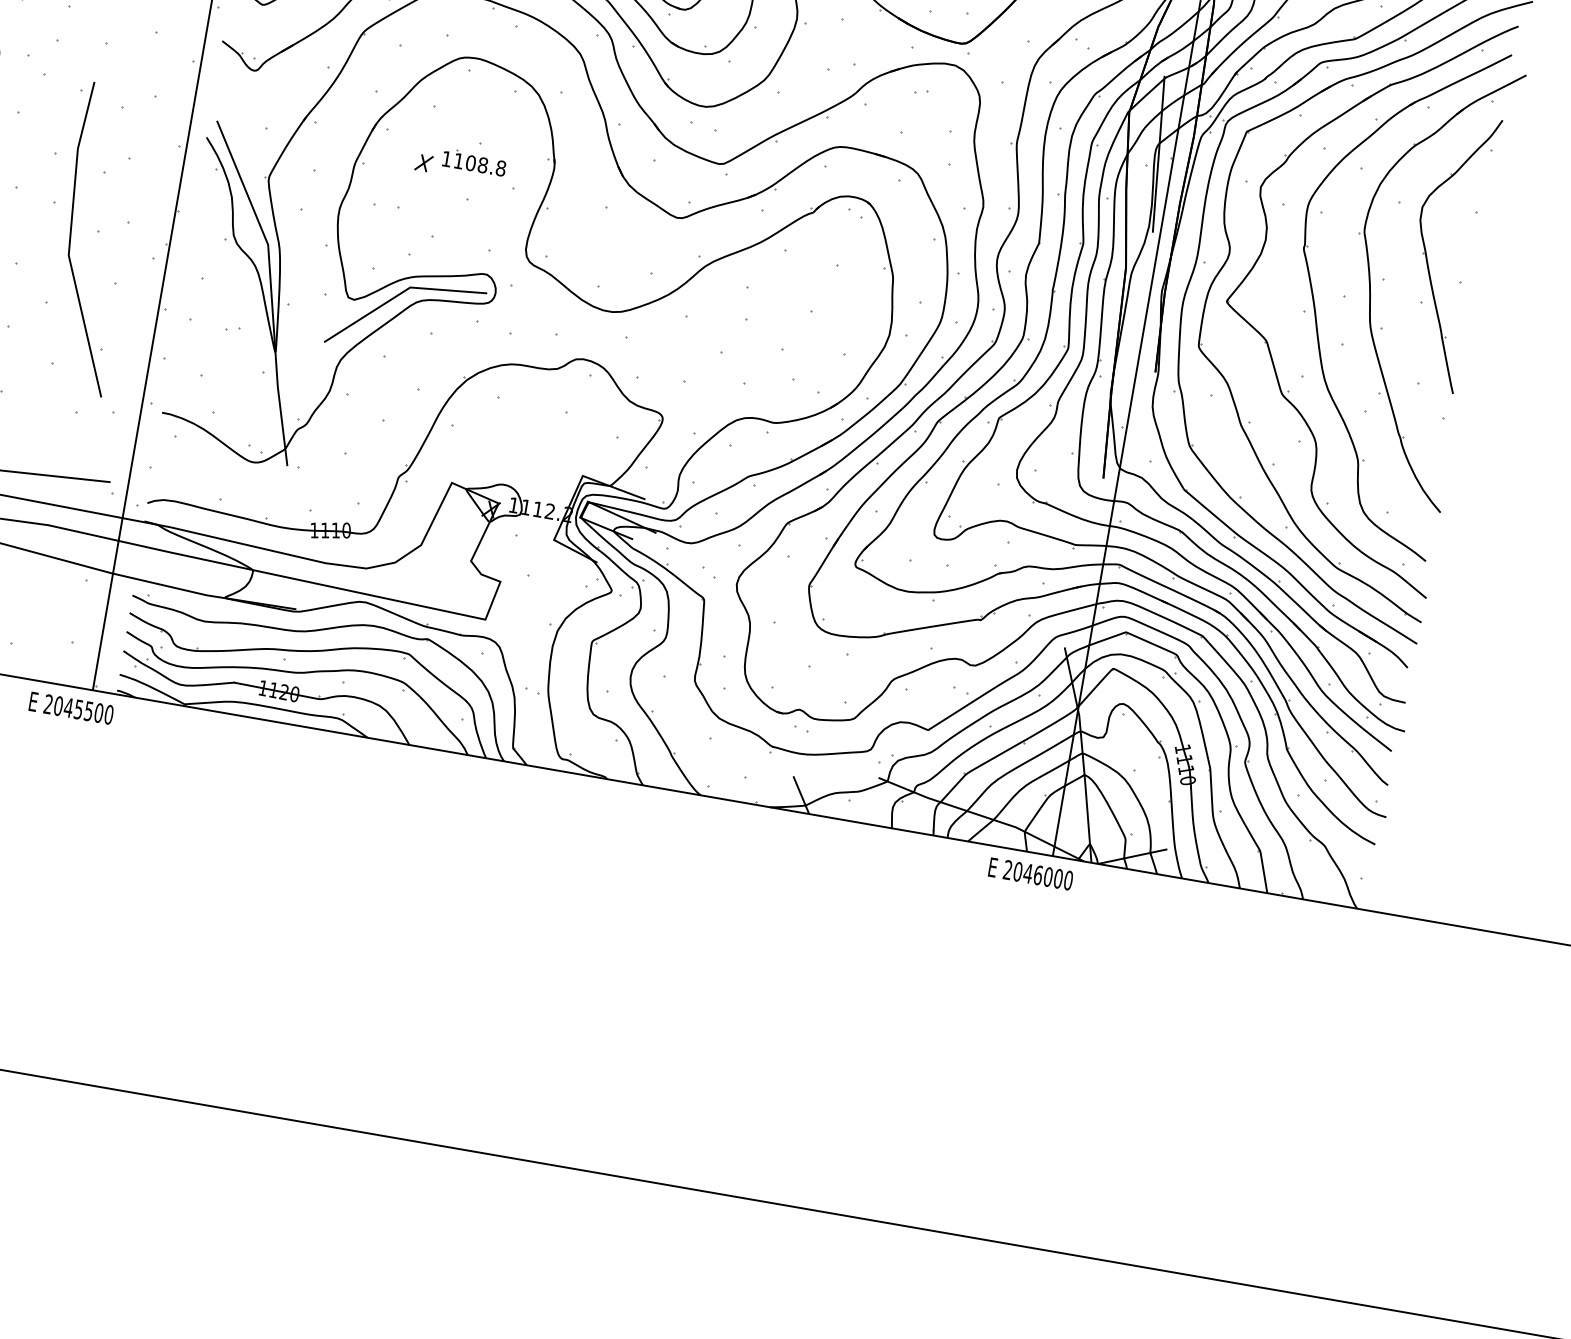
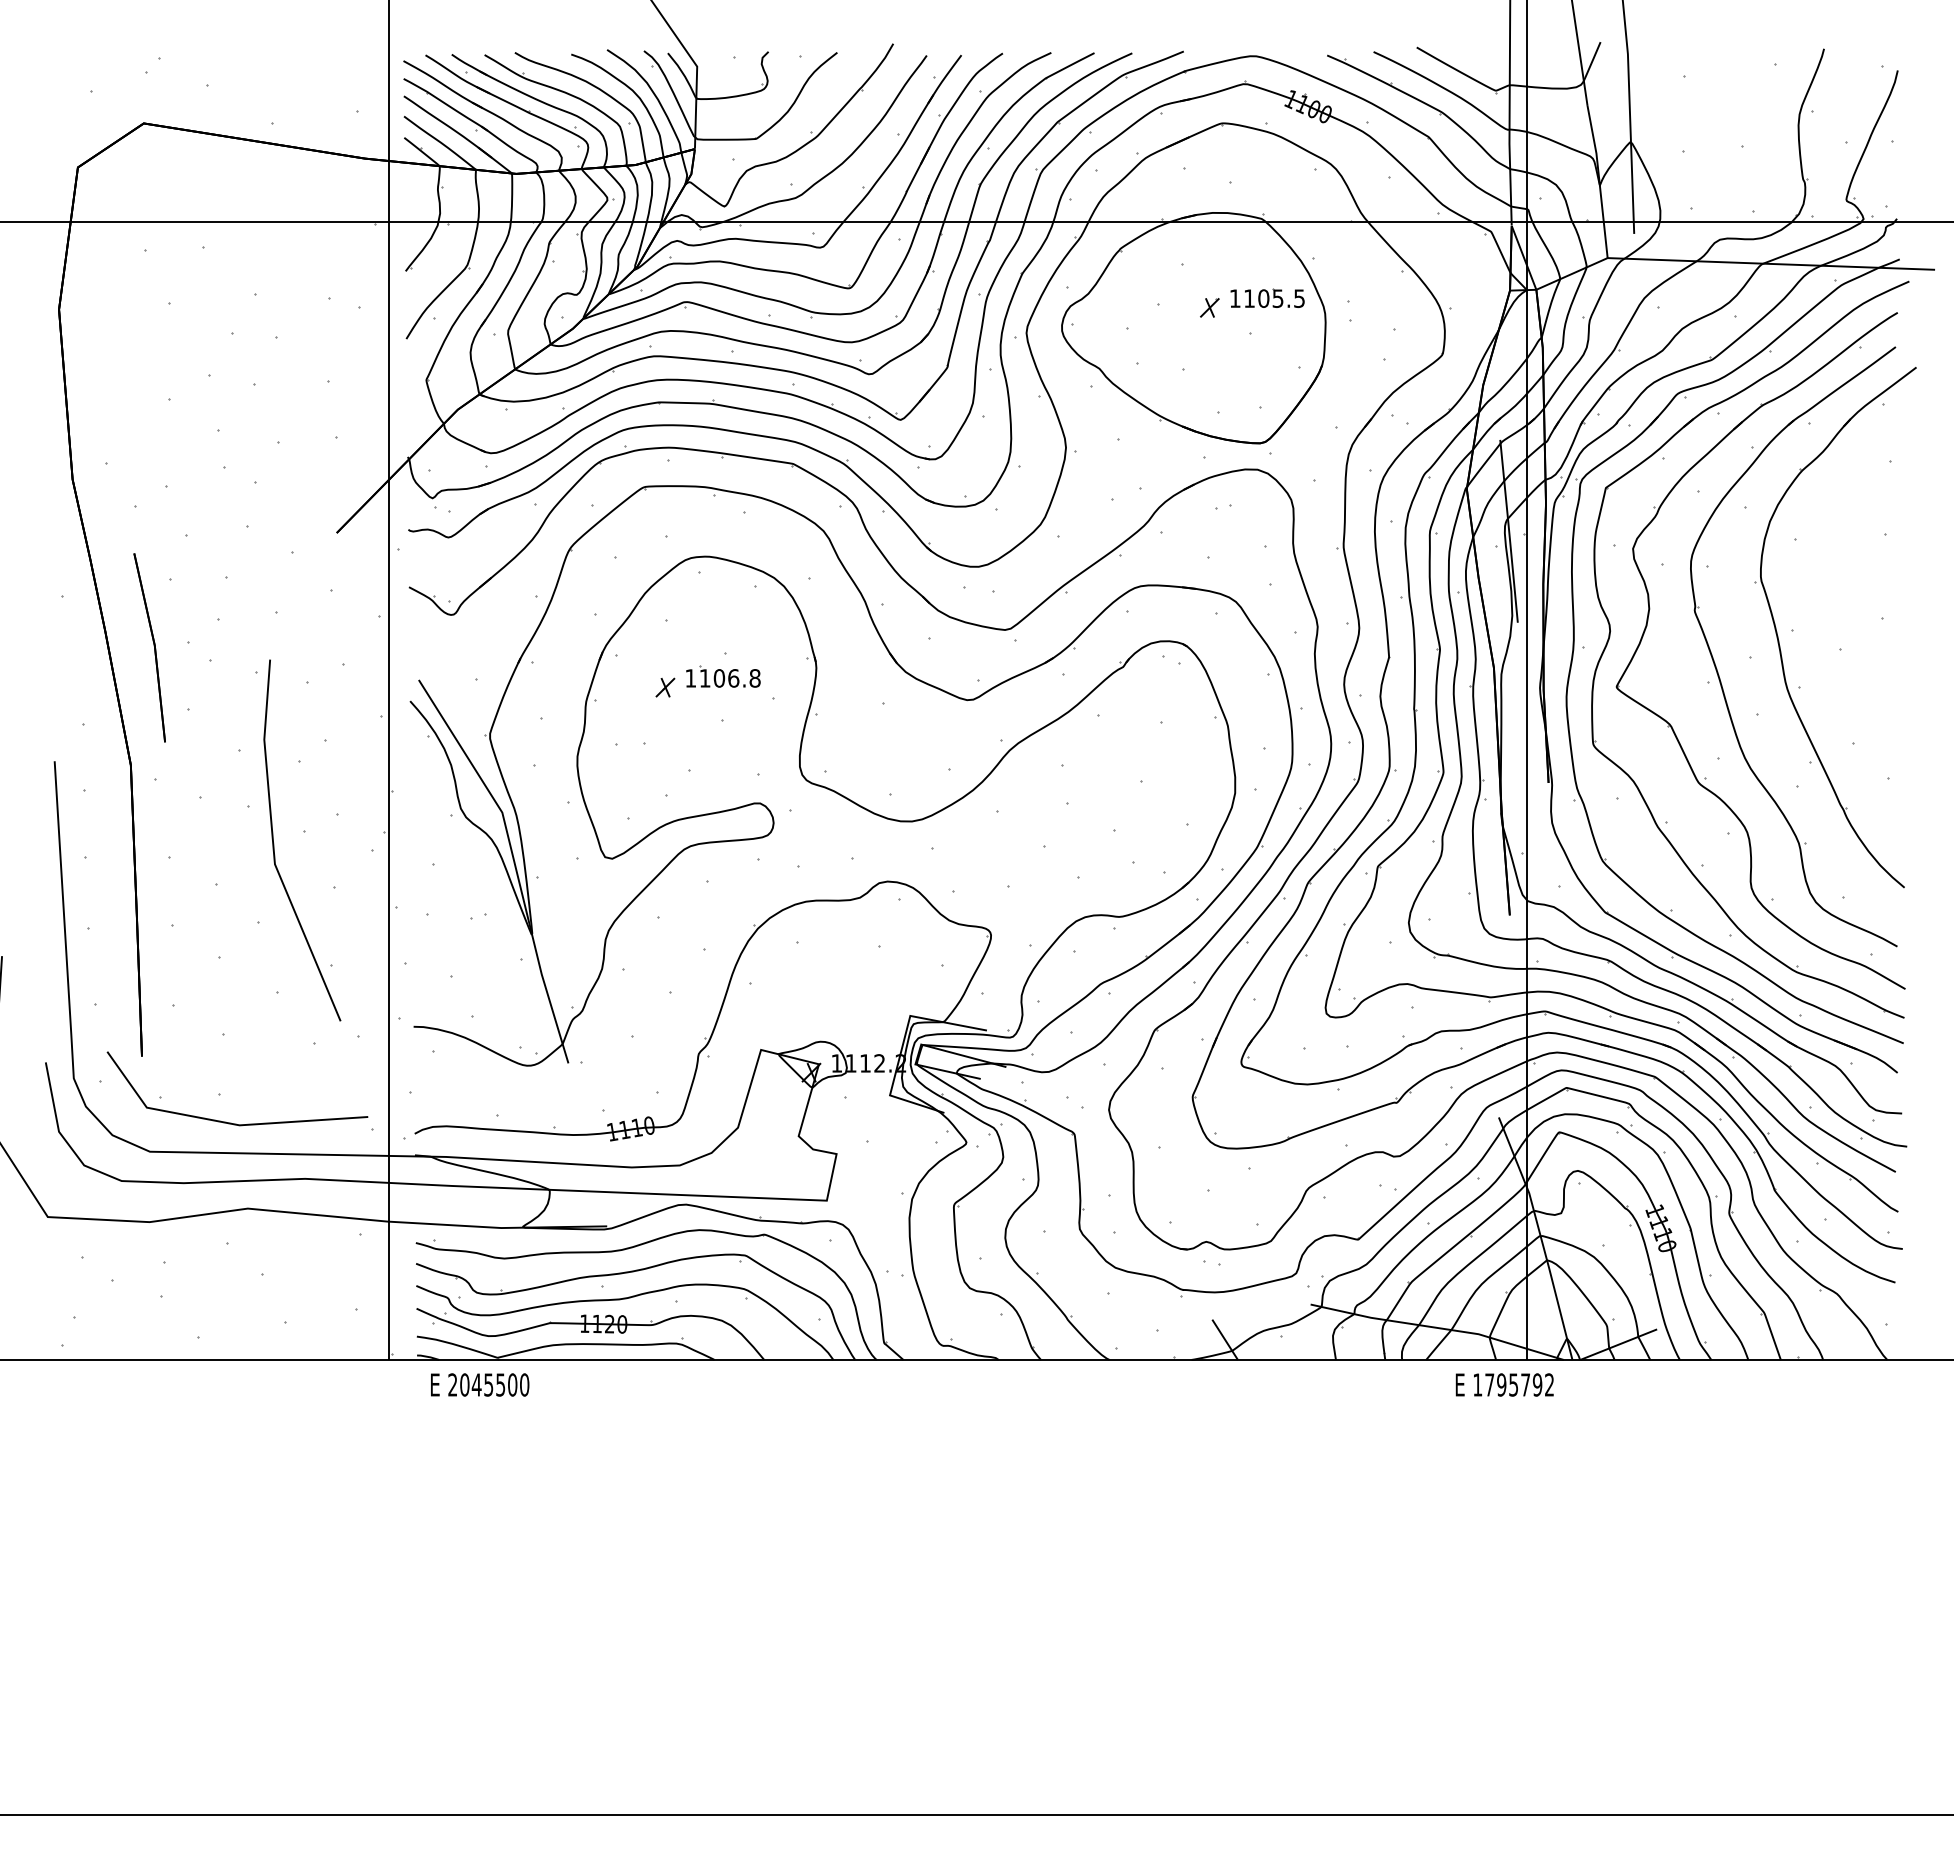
text: (482, 165) -> (733, 678), 1108.8 -> 1106.8
part: (1427, 256) -> (1838, 595), removed
line: (394, 298) -> (658, 849), removed
text: (71, 708) -> (480, 1384), moved
text: (1038, 874) -> (1513, 1384), 2046000 -> 1795792

